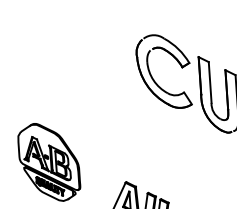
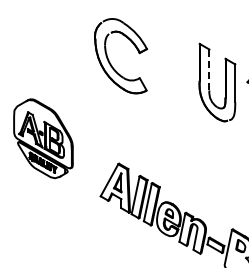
part: (153, 78) -> (110, 62), moved
line: (210, 82) -> (209, 70), solid -> dashed

